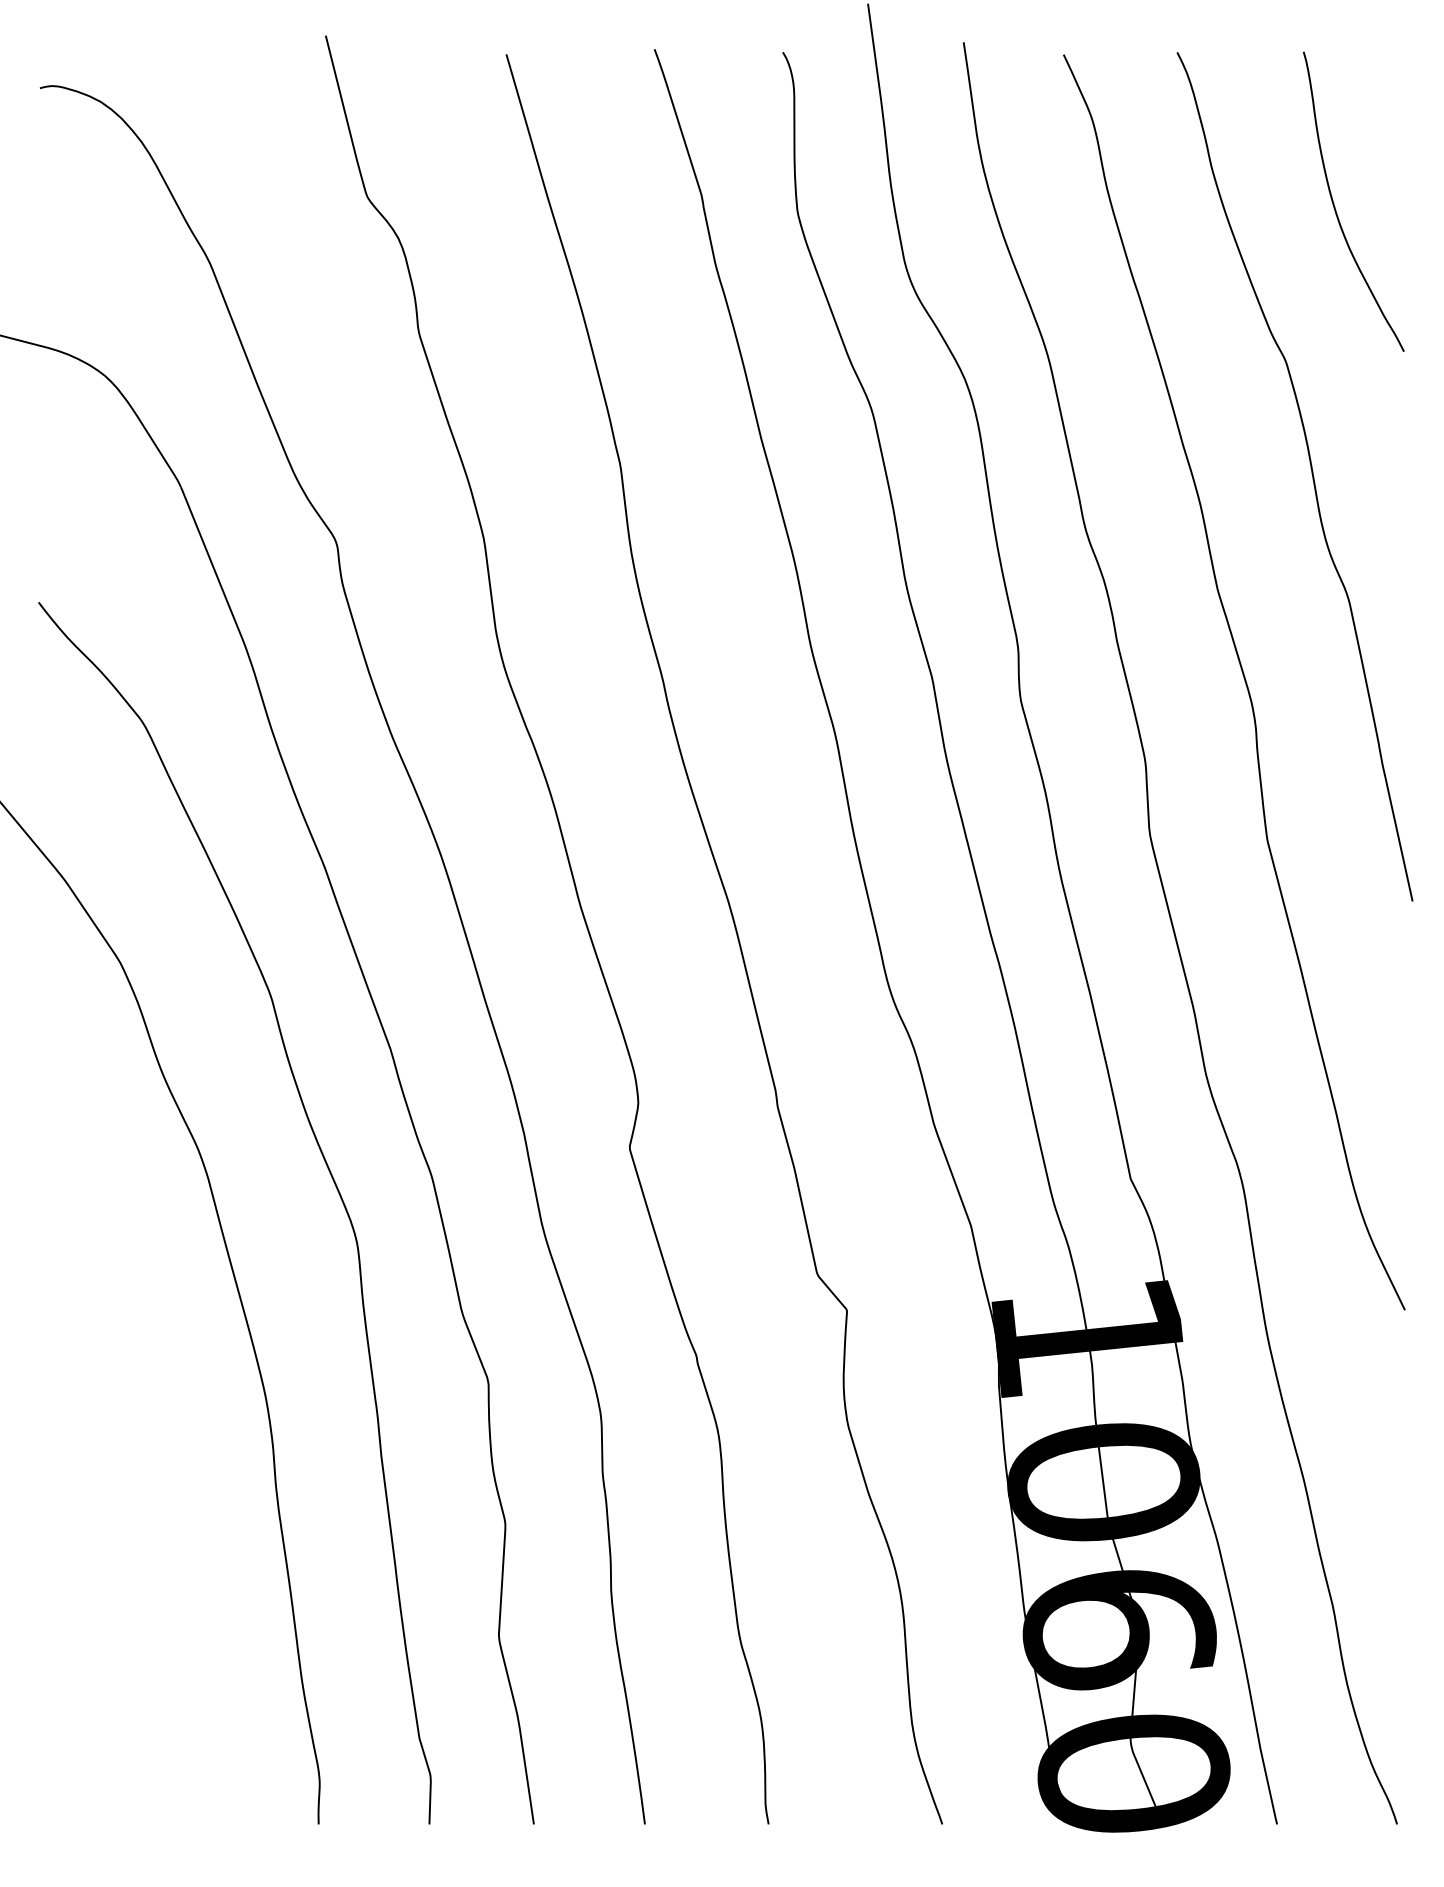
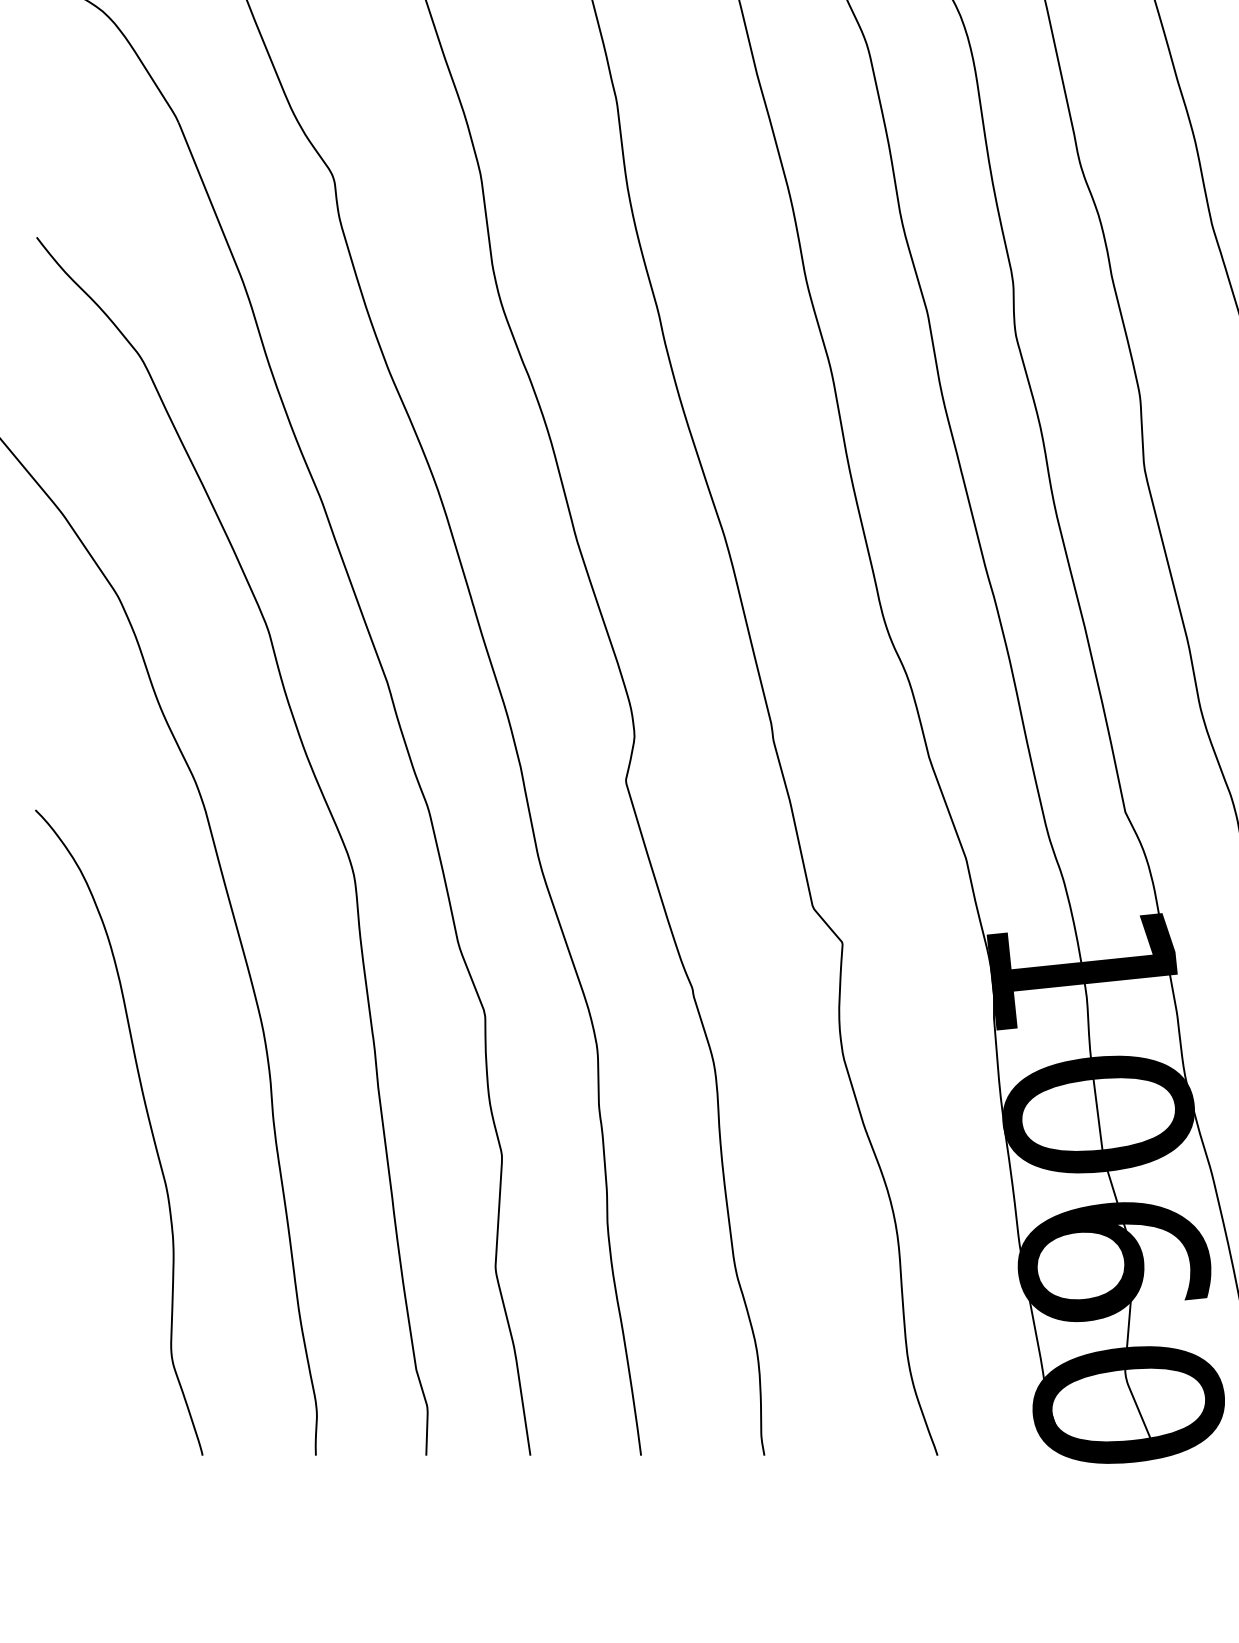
curve: (151, 1492) -> (149, 1124), added

